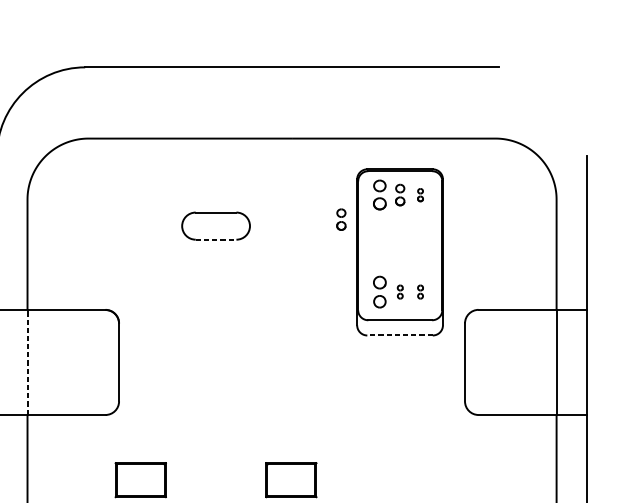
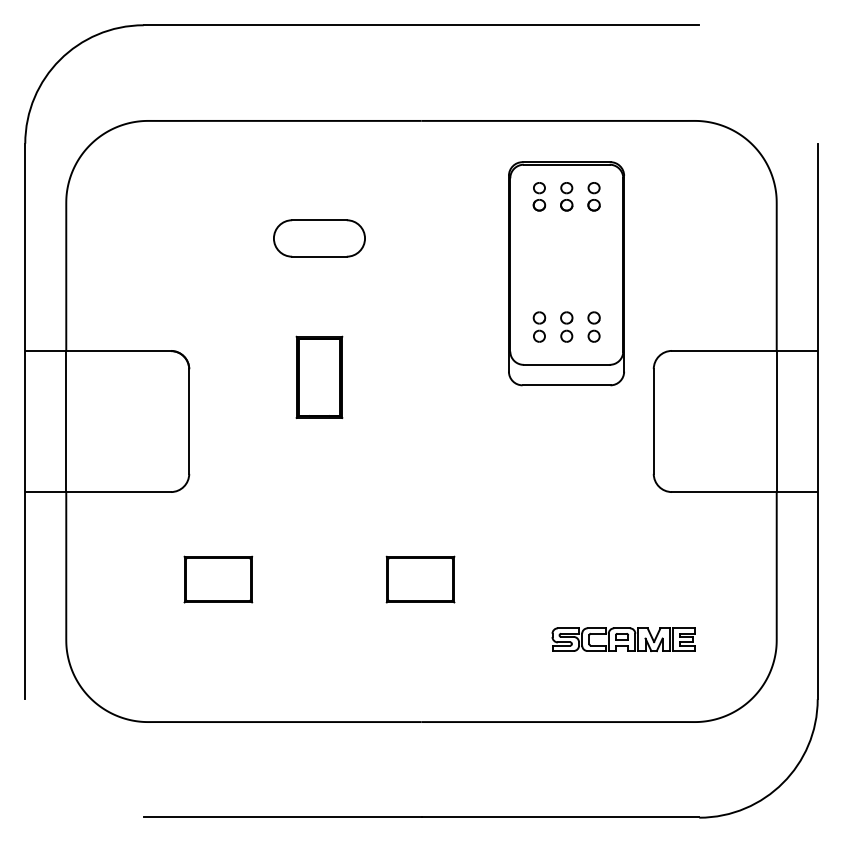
part: (379, 194) -> (539, 196), size x0.71
part: (420, 194) -> (593, 196), size x1.67
part: (341, 219) -> (487, 229), removed
line: (216, 239) -> (319, 256), dashed -> solid
part: (379, 291) -> (539, 326), size x0.71
part: (400, 291) -> (566, 326), size x1.67
part: (420, 291) -> (593, 326), size x1.67
part: (216, 328) -> (319, 376), added
line: (400, 335) -> (566, 385), dashed -> solid
line: (27, 362) -> (66, 421), dashed -> solid

